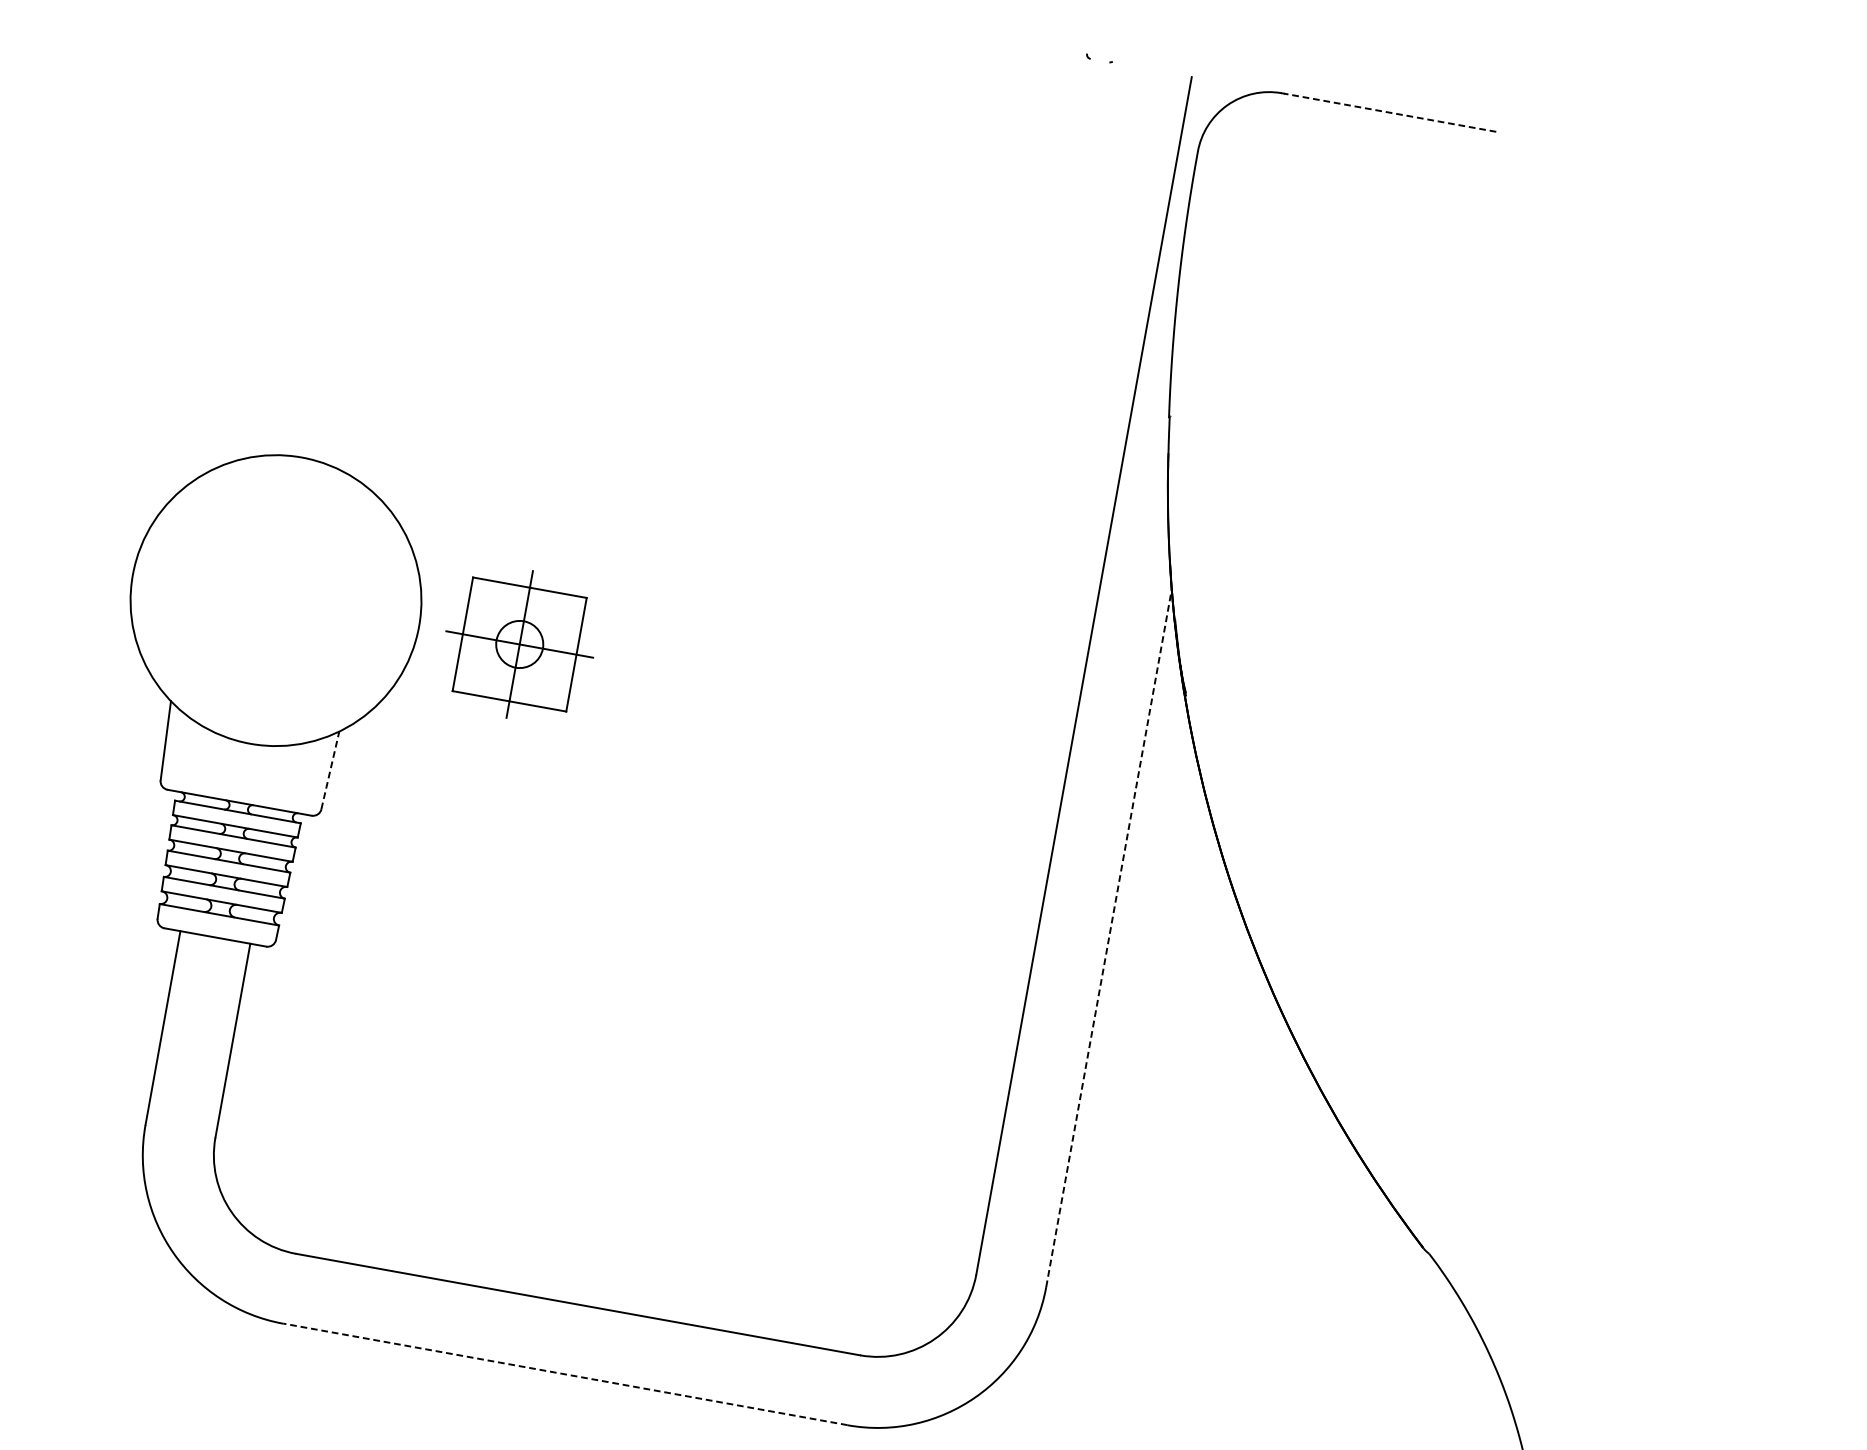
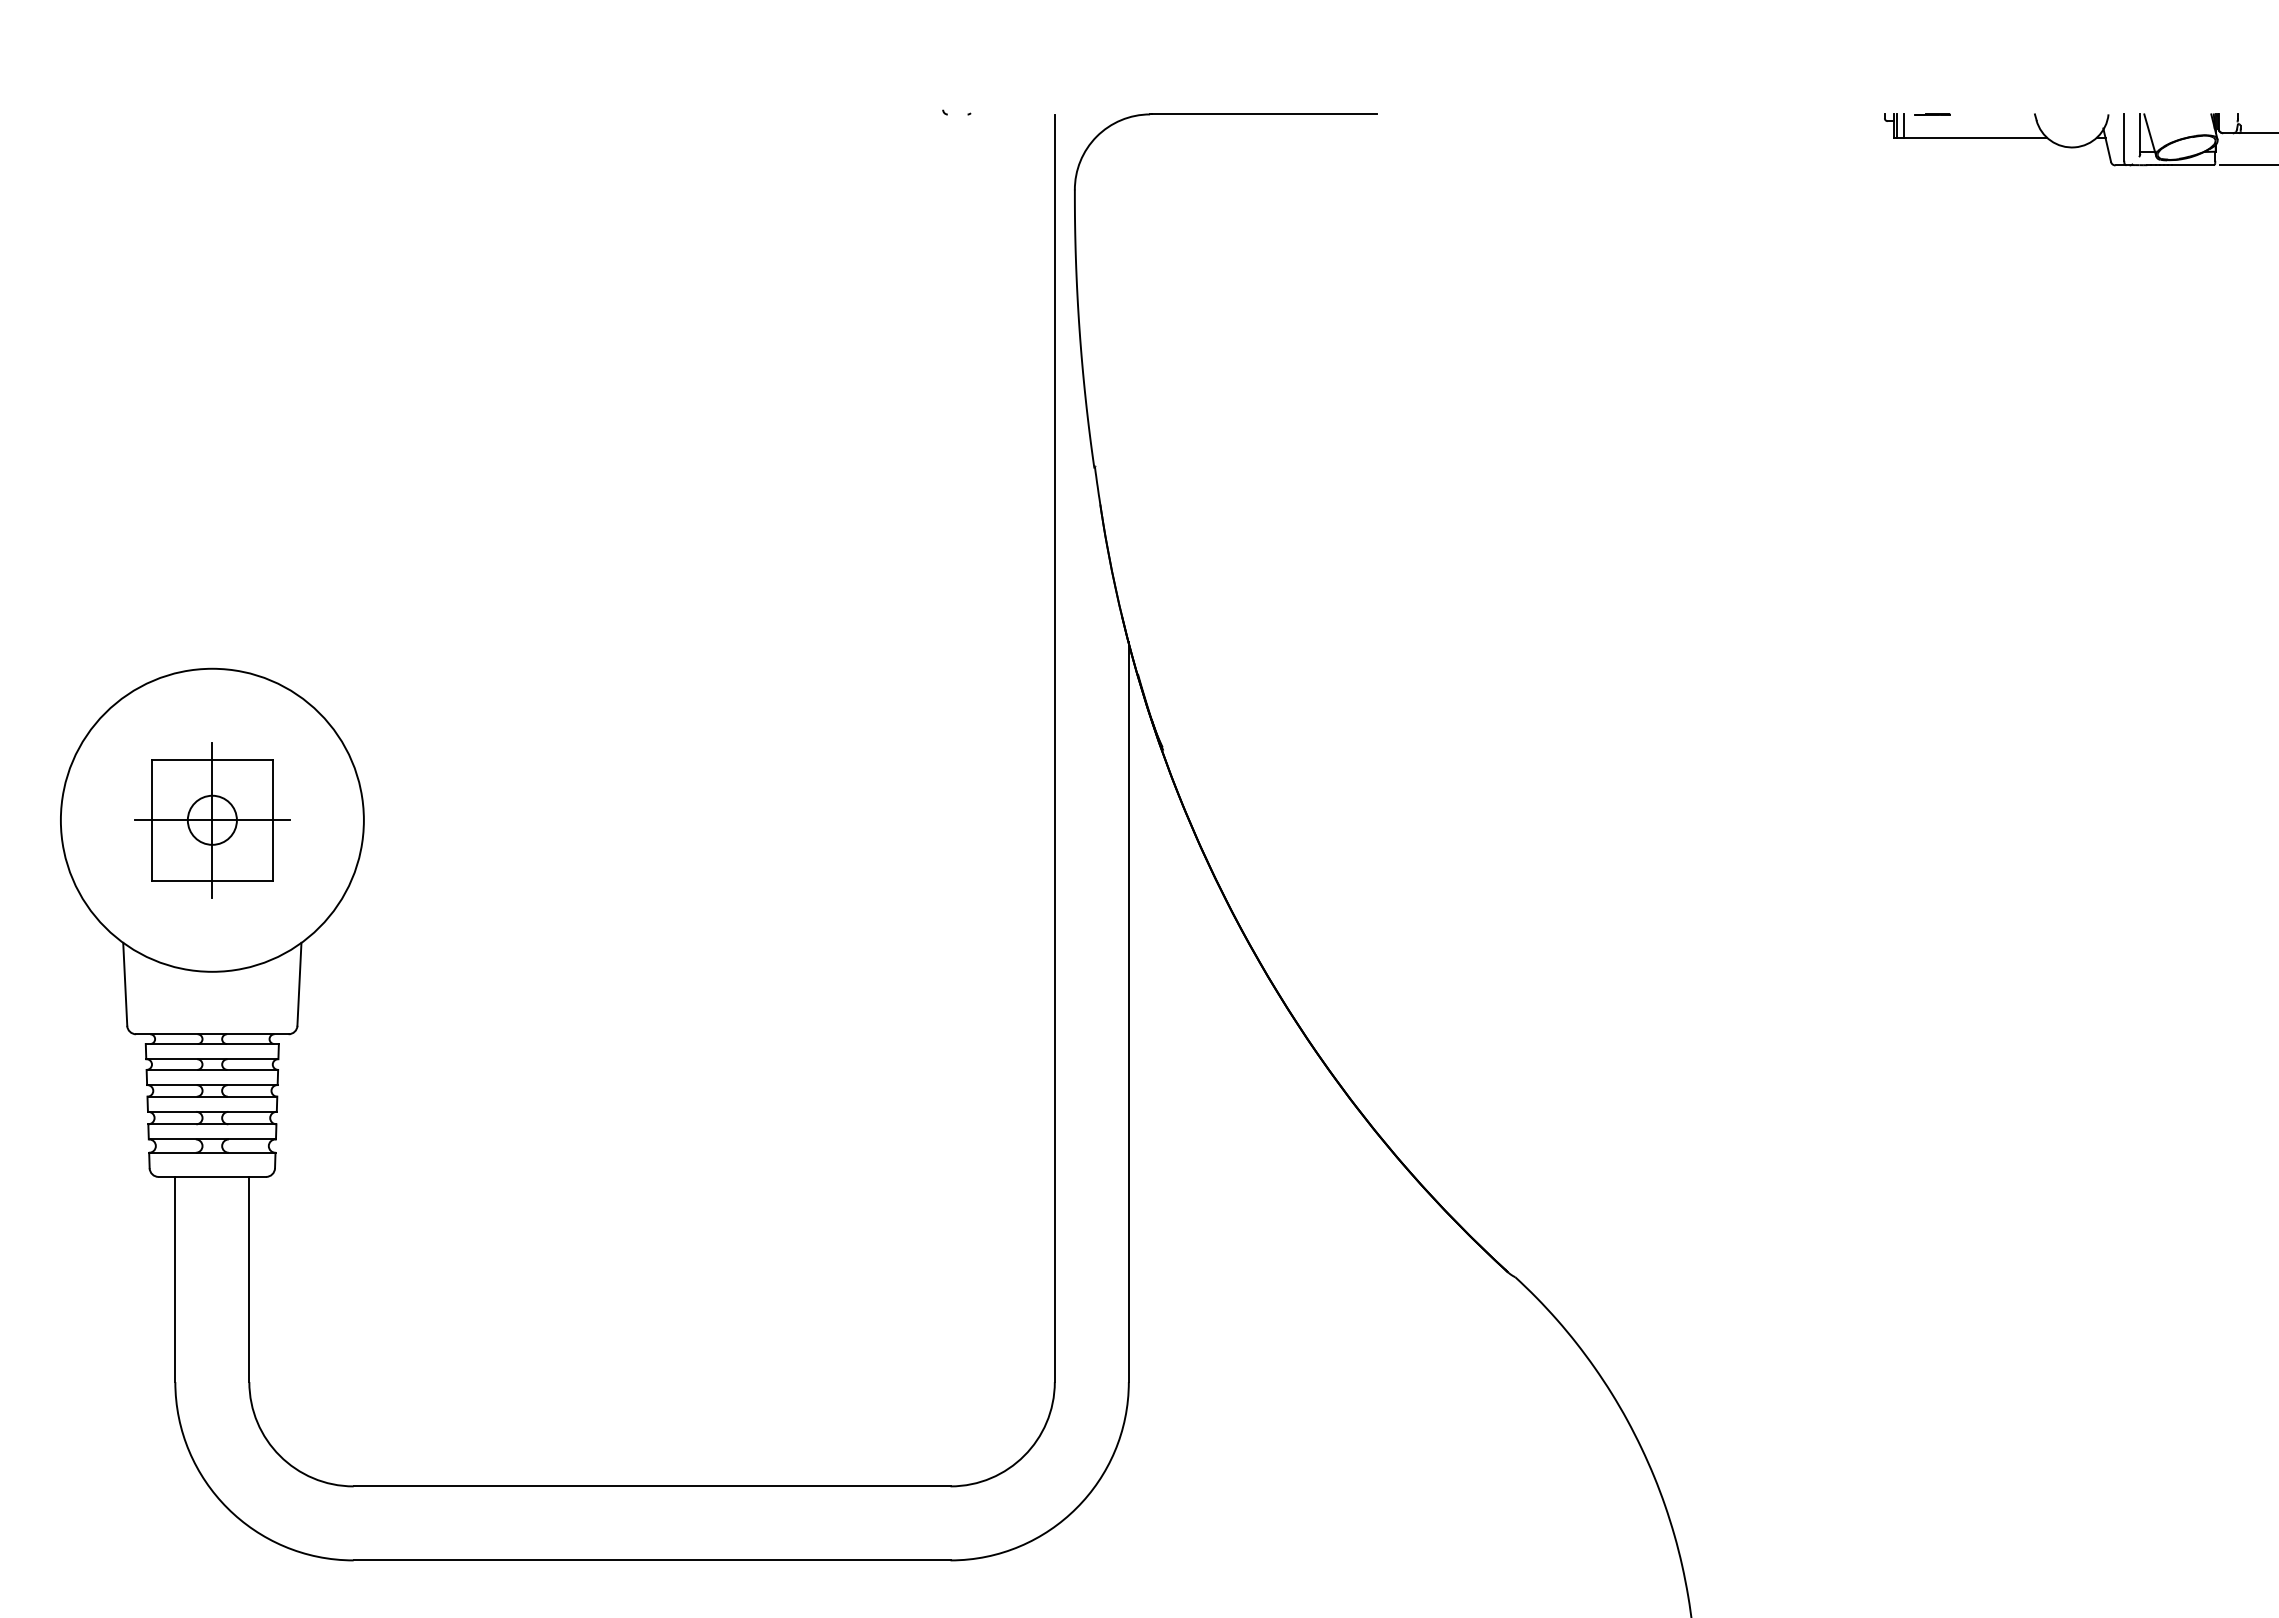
line: (1389, 112) -> (1264, 114), dashed -> solid
part: (519, 644) -> (212, 820), moved
line: (330, 770) -> (299, 984), dashed -> solid
line: (1108, 936) -> (1128, 1011), dashed -> solid
line: (565, 1374) -> (651, 1560), dashed -> solid

